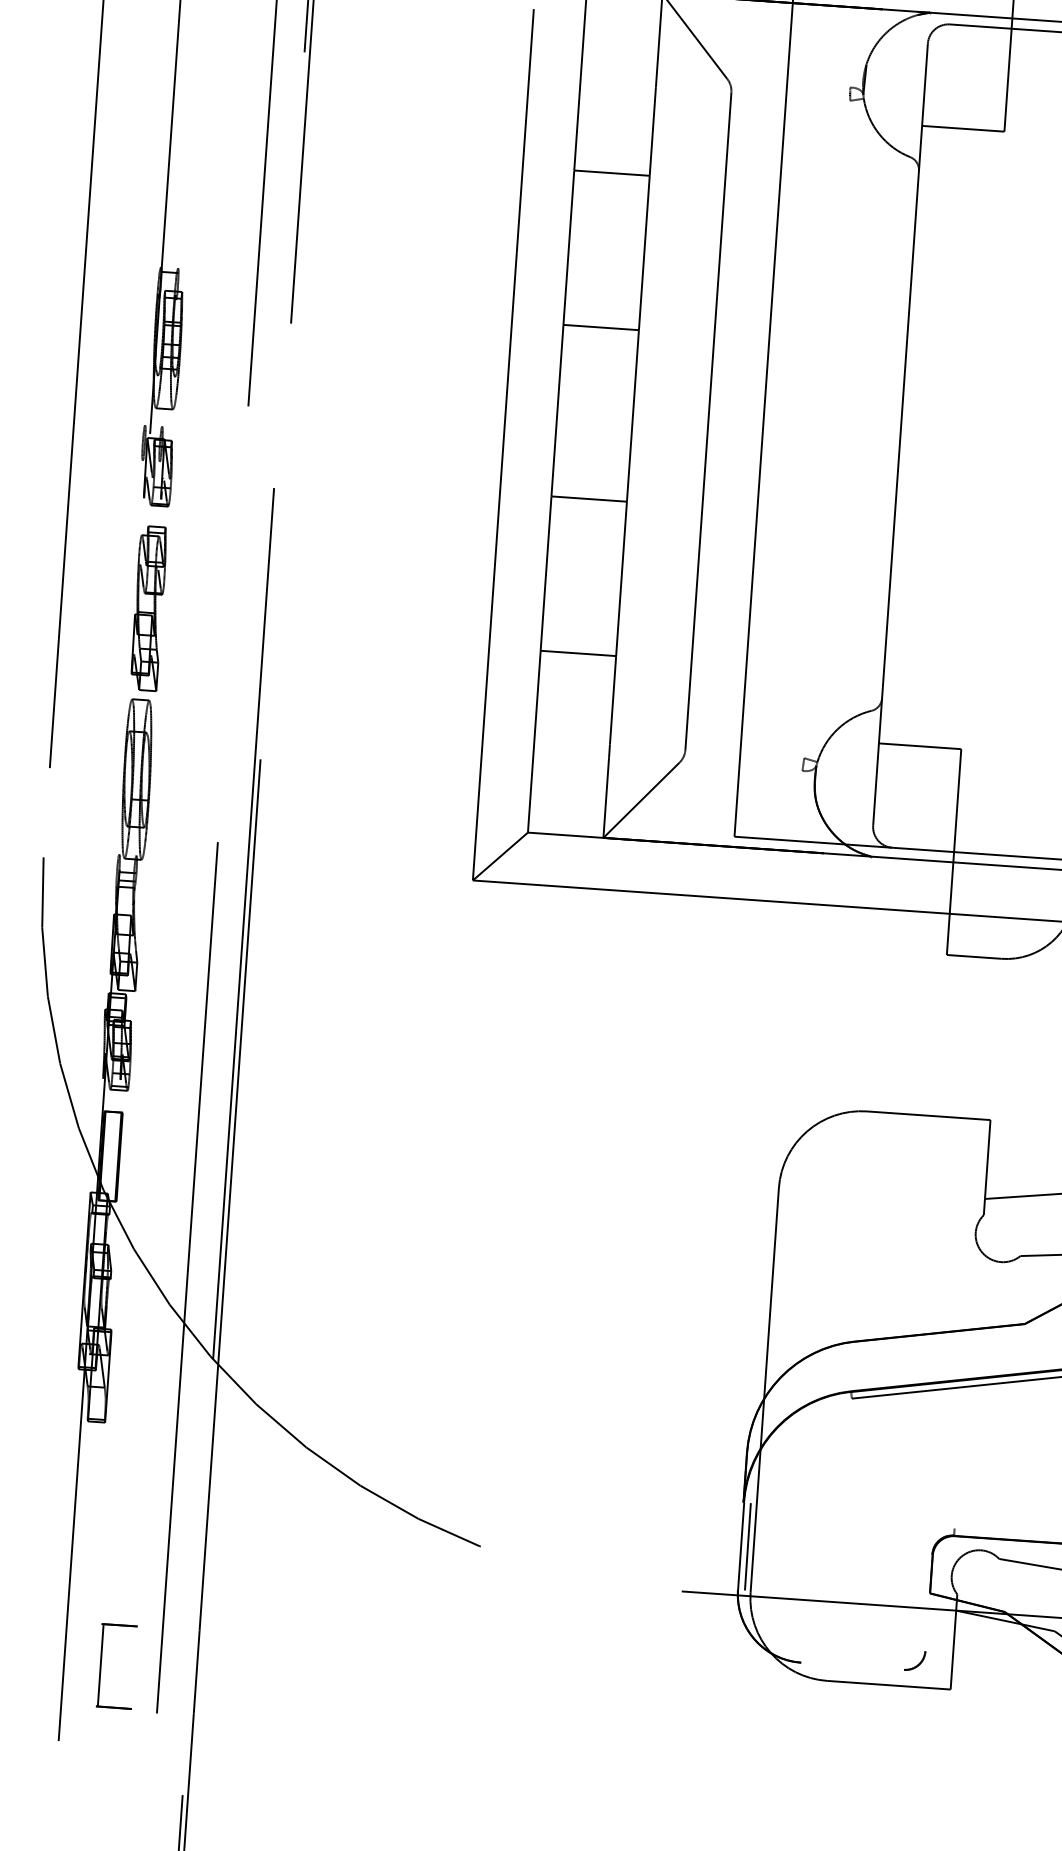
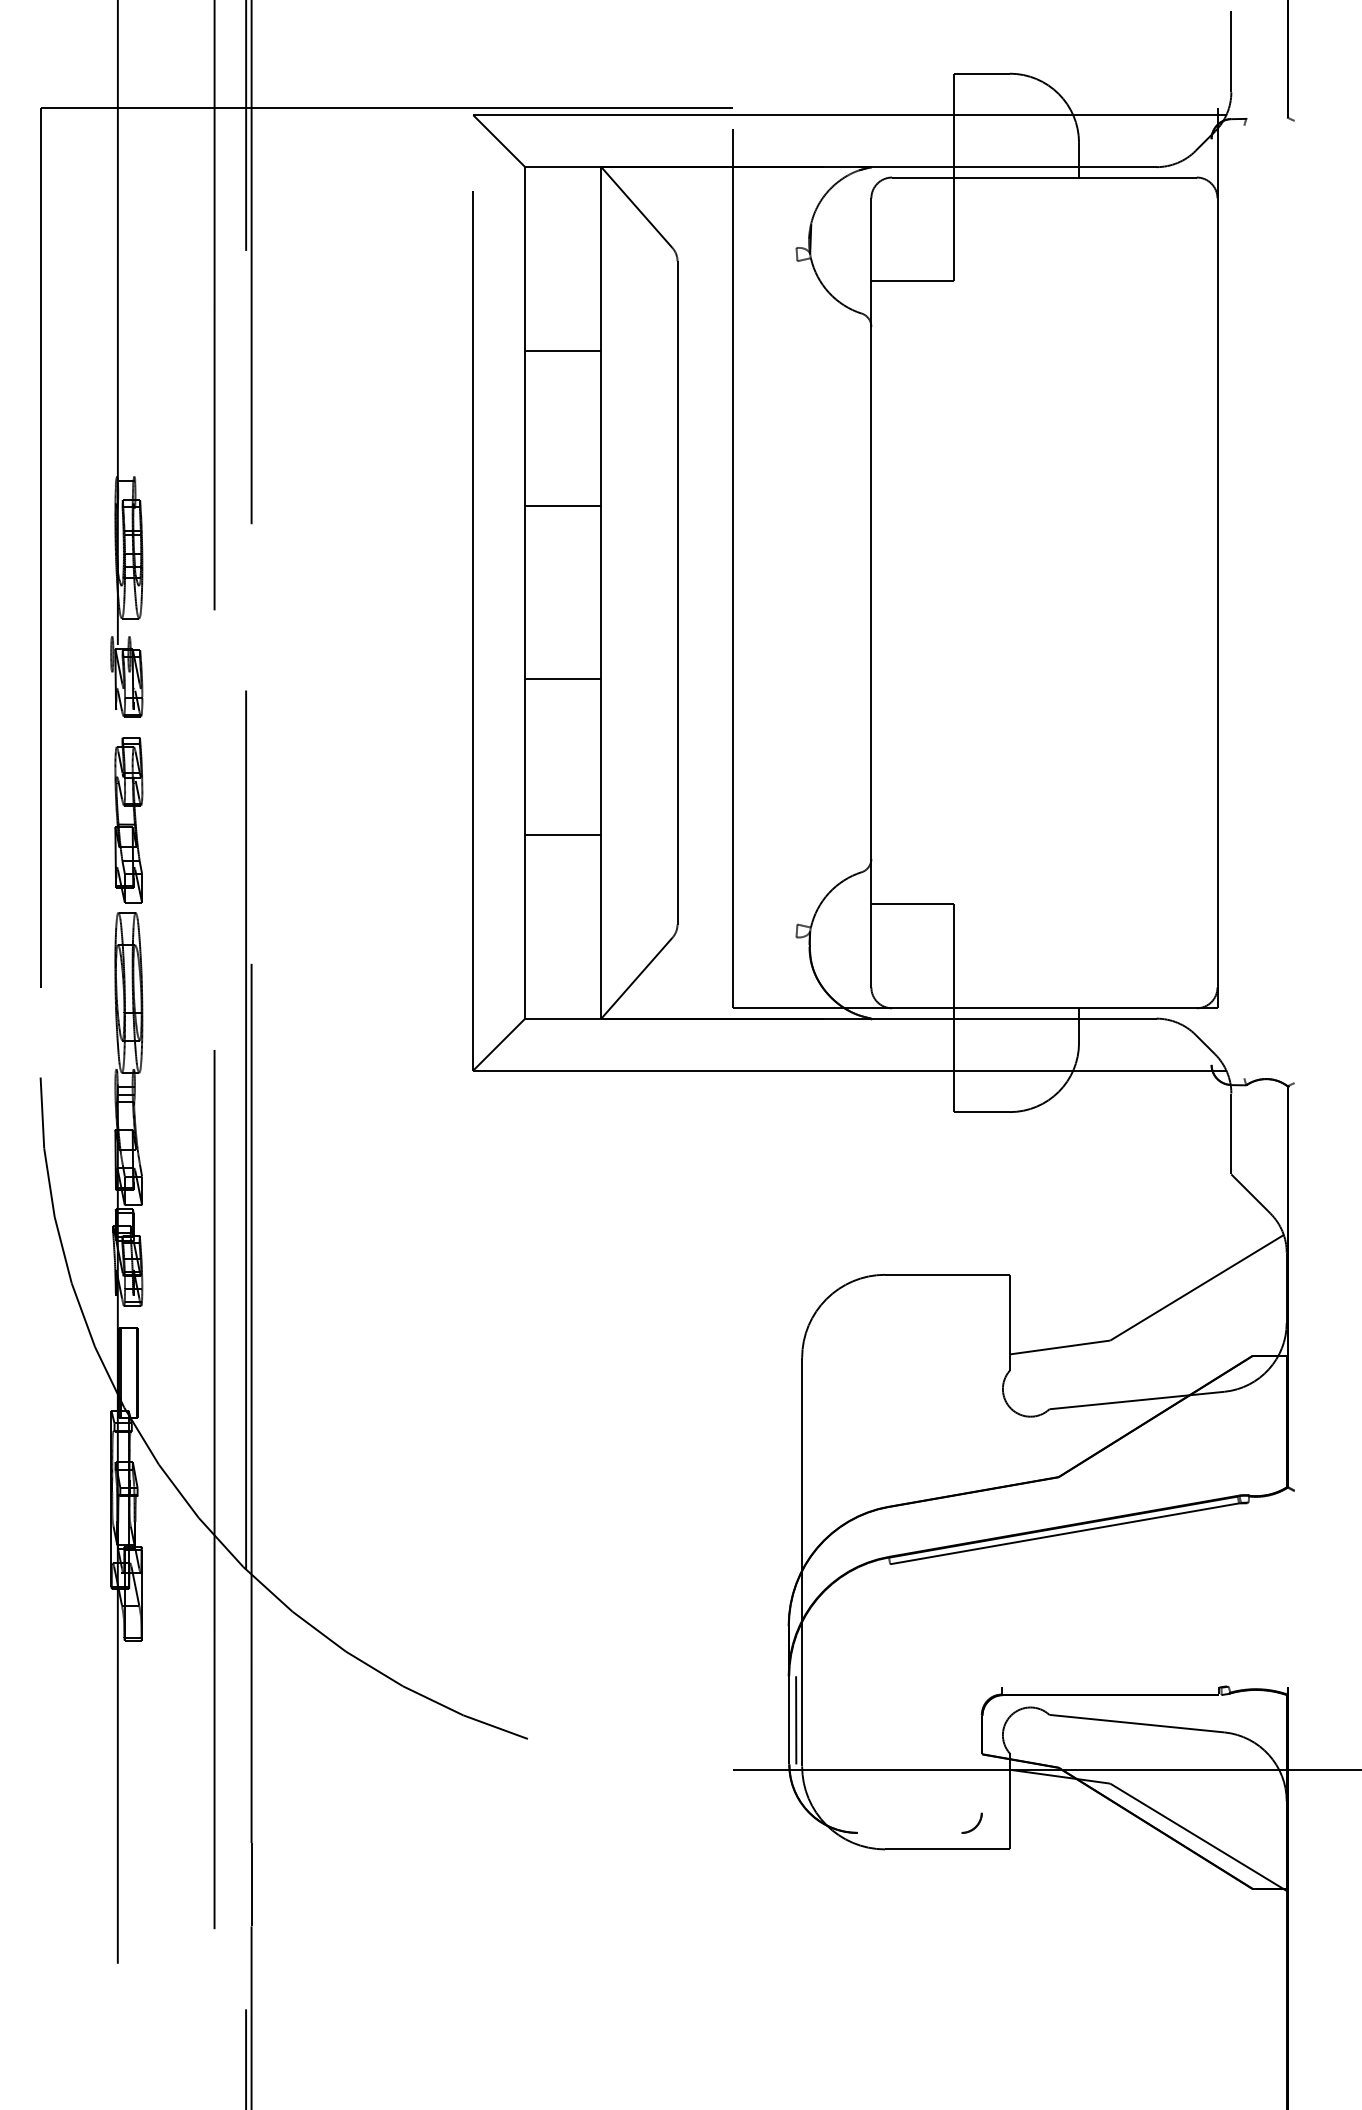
part: (101, 1665) -> (155, 1884), removed

